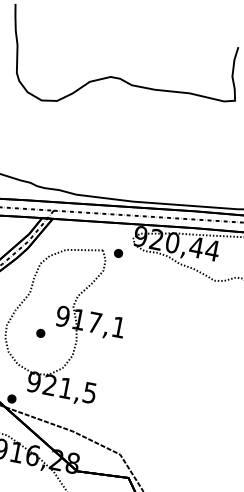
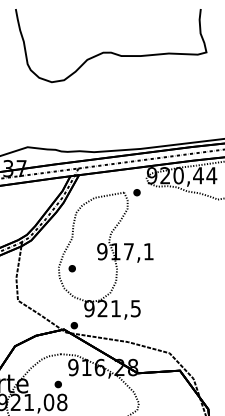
part: (39, 333) -> (71, 268), moved

